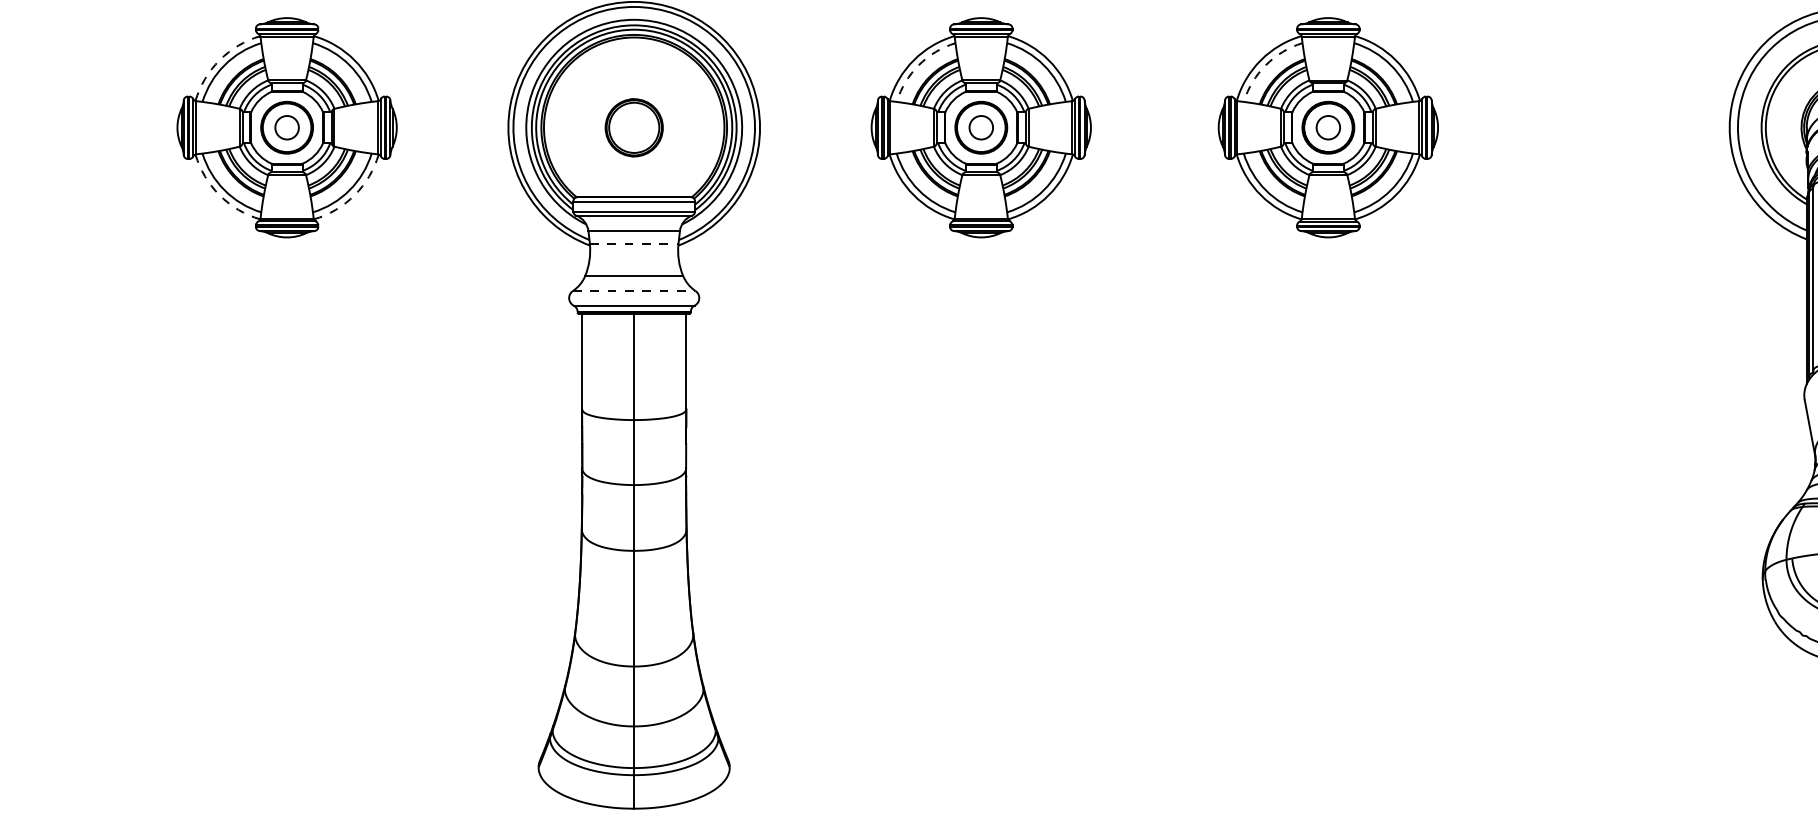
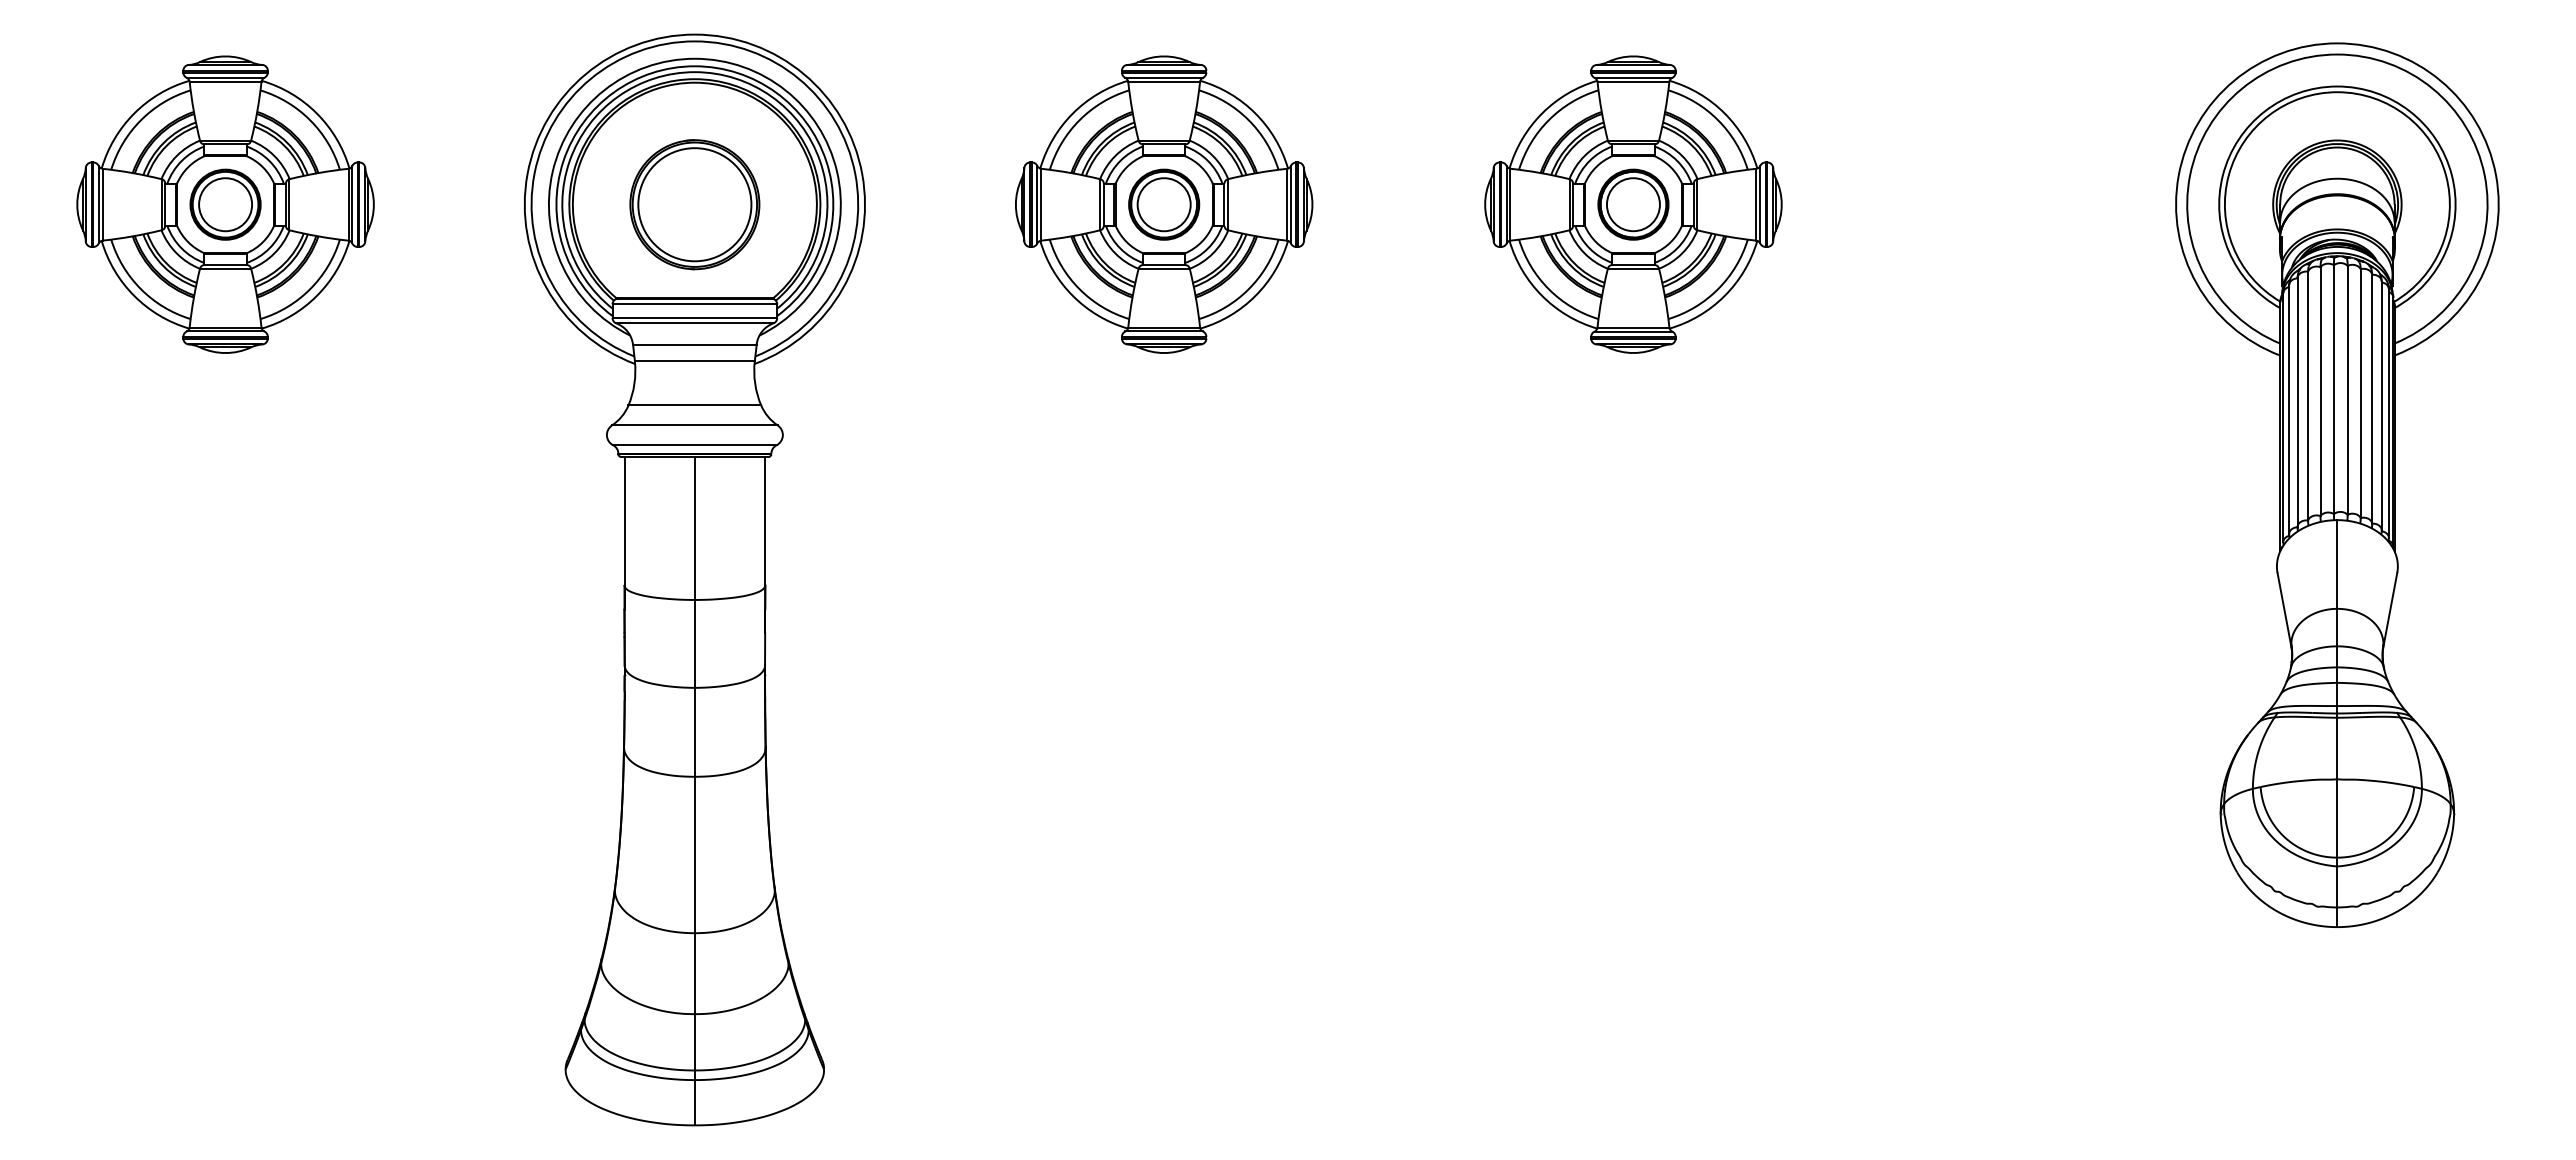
arc: (219, 60) -> (134, 113), dashed -> solid
arc: (918, 65) -> (1079, 120), dashed -> solid
arc: (1265, 65) -> (1548, 120), dashed -> solid
circle: (287, 127) -> (225, 204), size x1.67
part: (633, 127) -> (694, 204), size x1.67
circle: (980, 127) -> (1163, 204), size x1.67
circle: (1327, 127) -> (1632, 204), size x1.67
arc: (219, 194) -> (134, 295), dashed -> solid
arc: (354, 194) -> (316, 295), dashed -> solid
line: (633, 243) -> (694, 361), dashed -> solid
line: (633, 291) -> (694, 425), dashed -> solid

